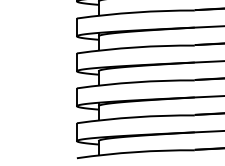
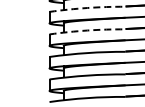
arc: (135, 13) -> (87, 8), solid -> dashed
arc: (135, 47) -> (87, 30), solid -> dashed

